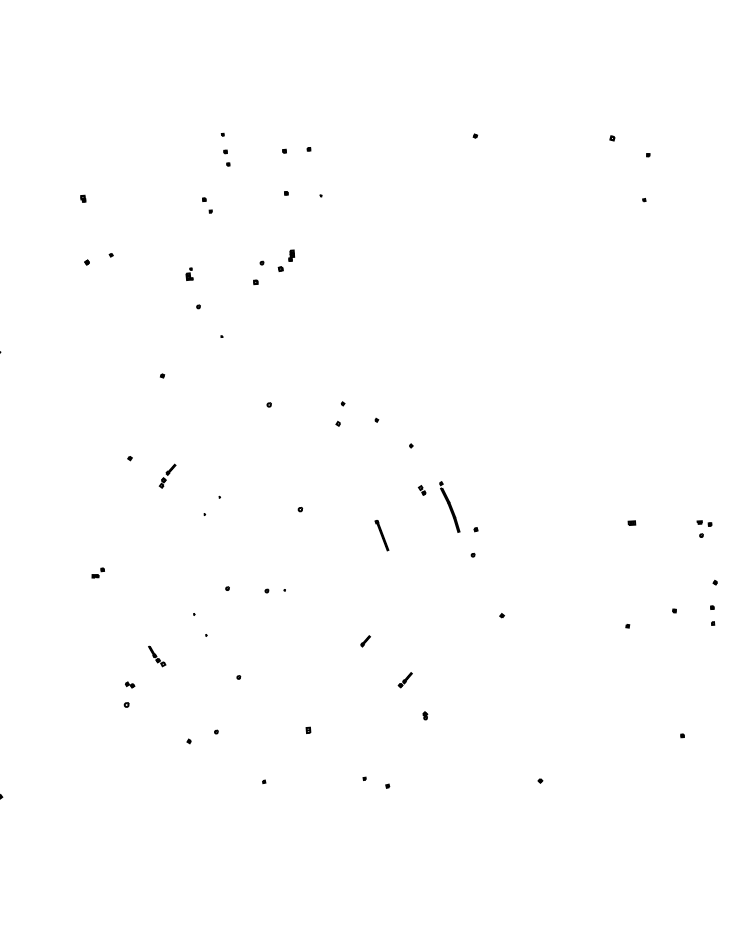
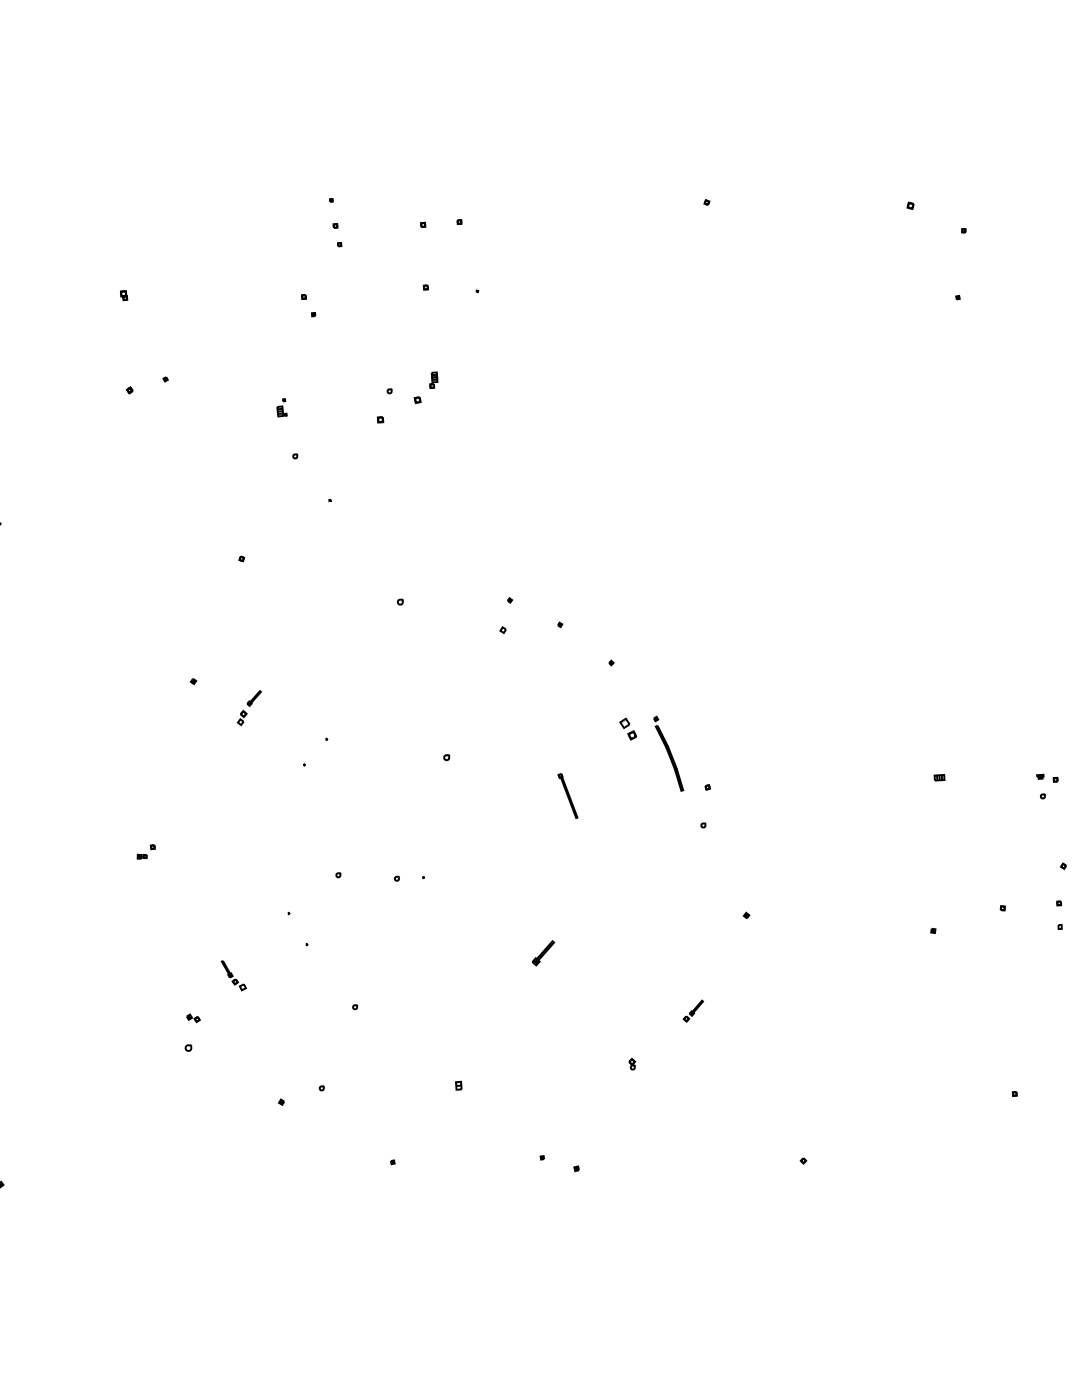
part: (421, 490) -> (626, 729), size x1.6
part: (365, 641) -> (543, 953), size x1.6
part: (404, 680) -> (692, 1011), moved

